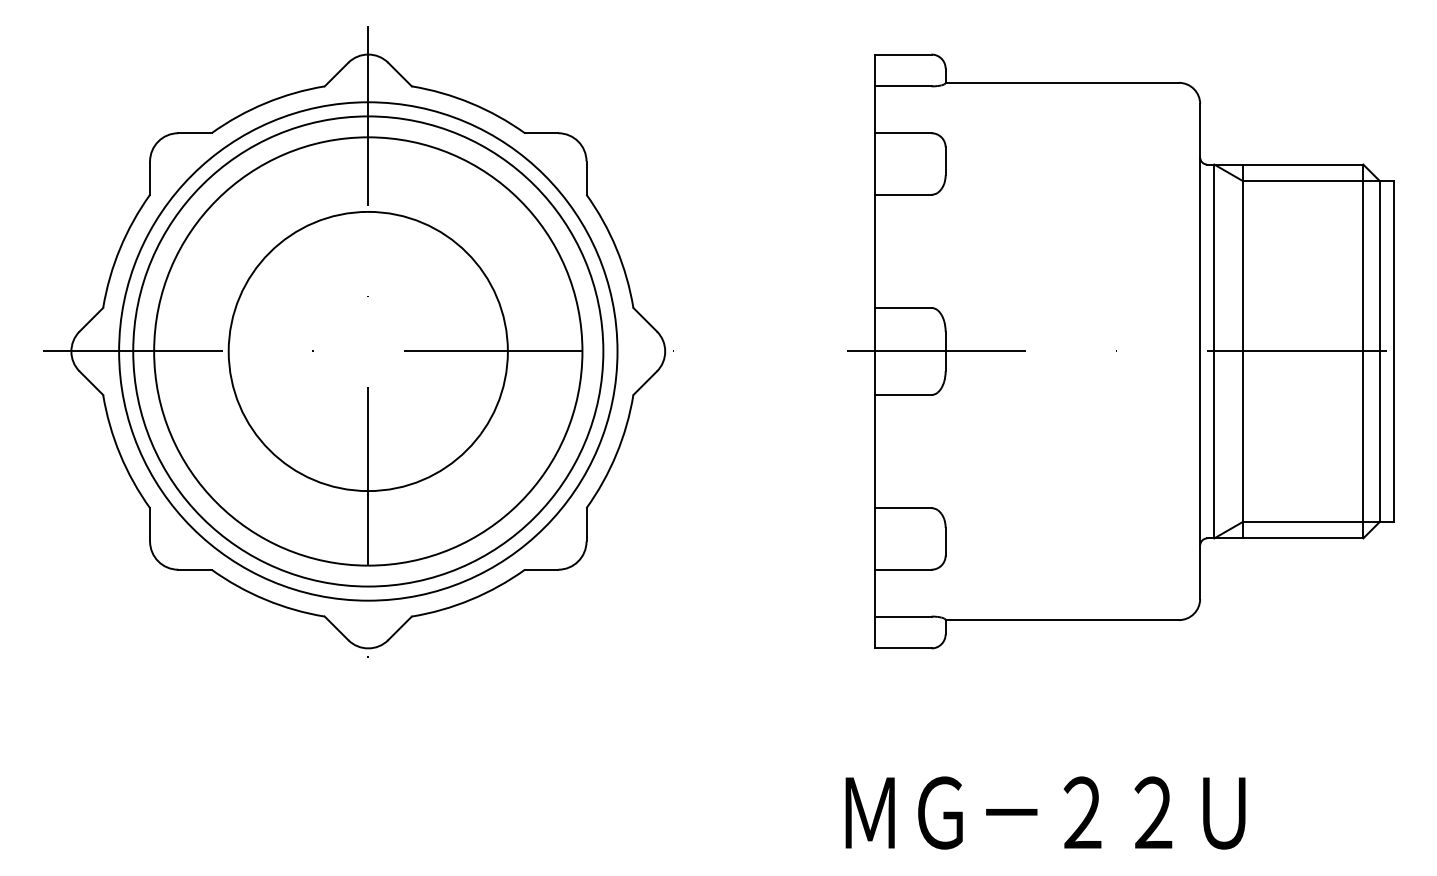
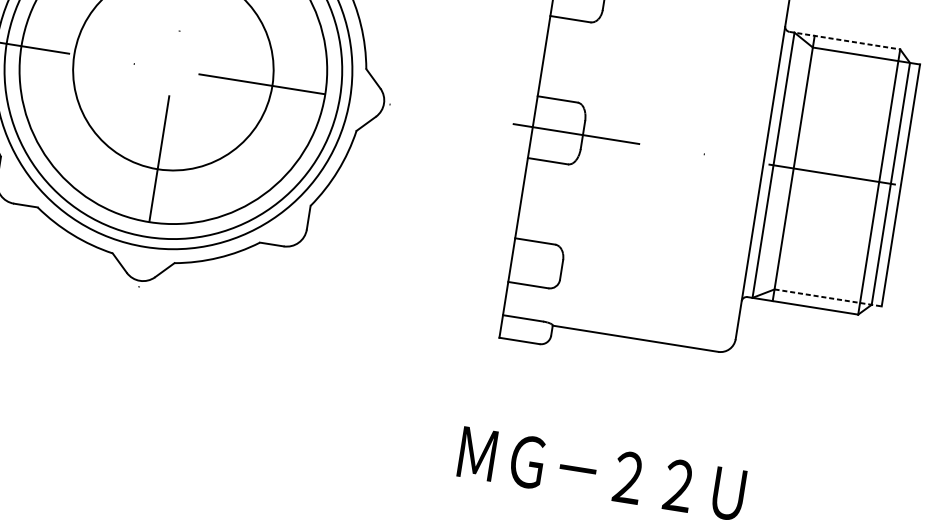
line: (1285, 164) -> (845, 40), solid -> dashed
line: (1318, 521) -> (828, 297), solid -> dashed

